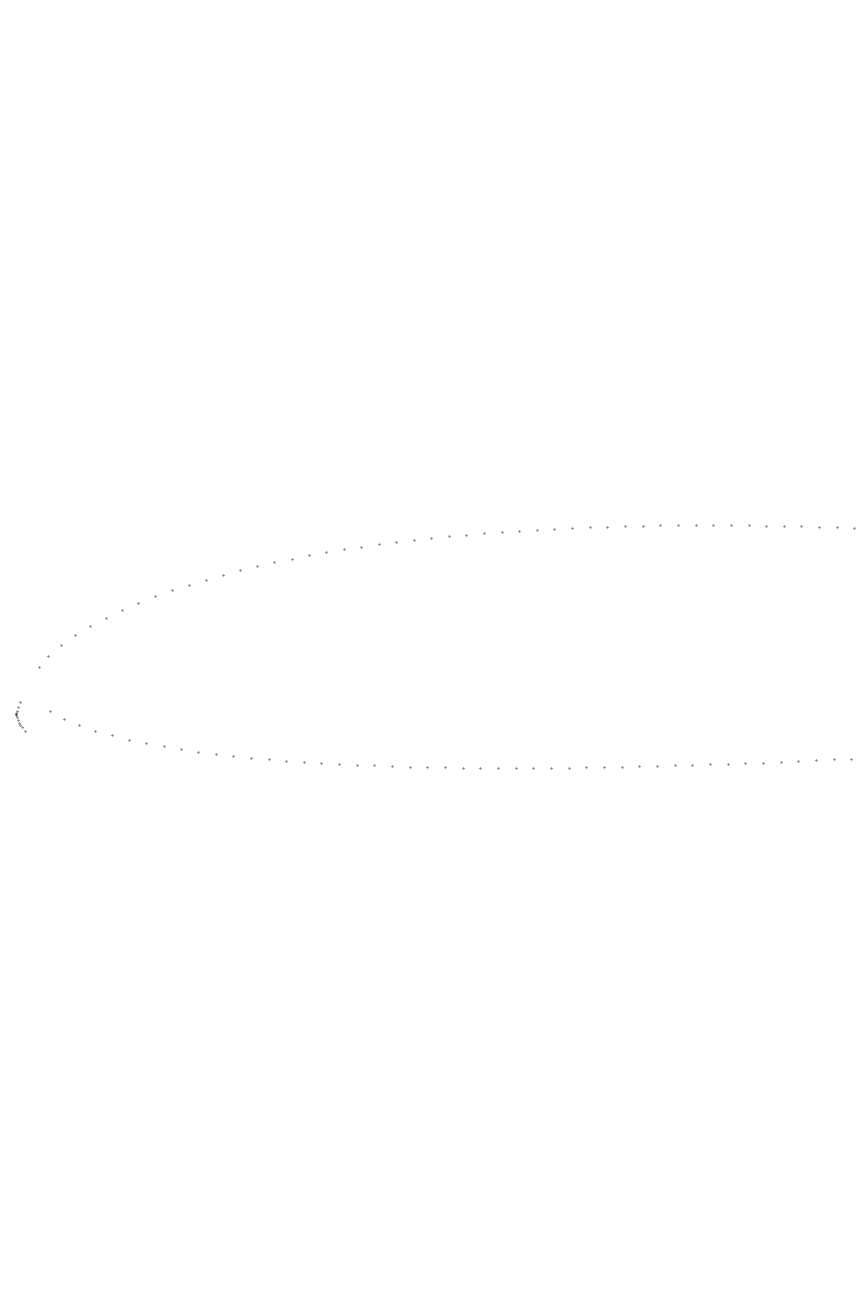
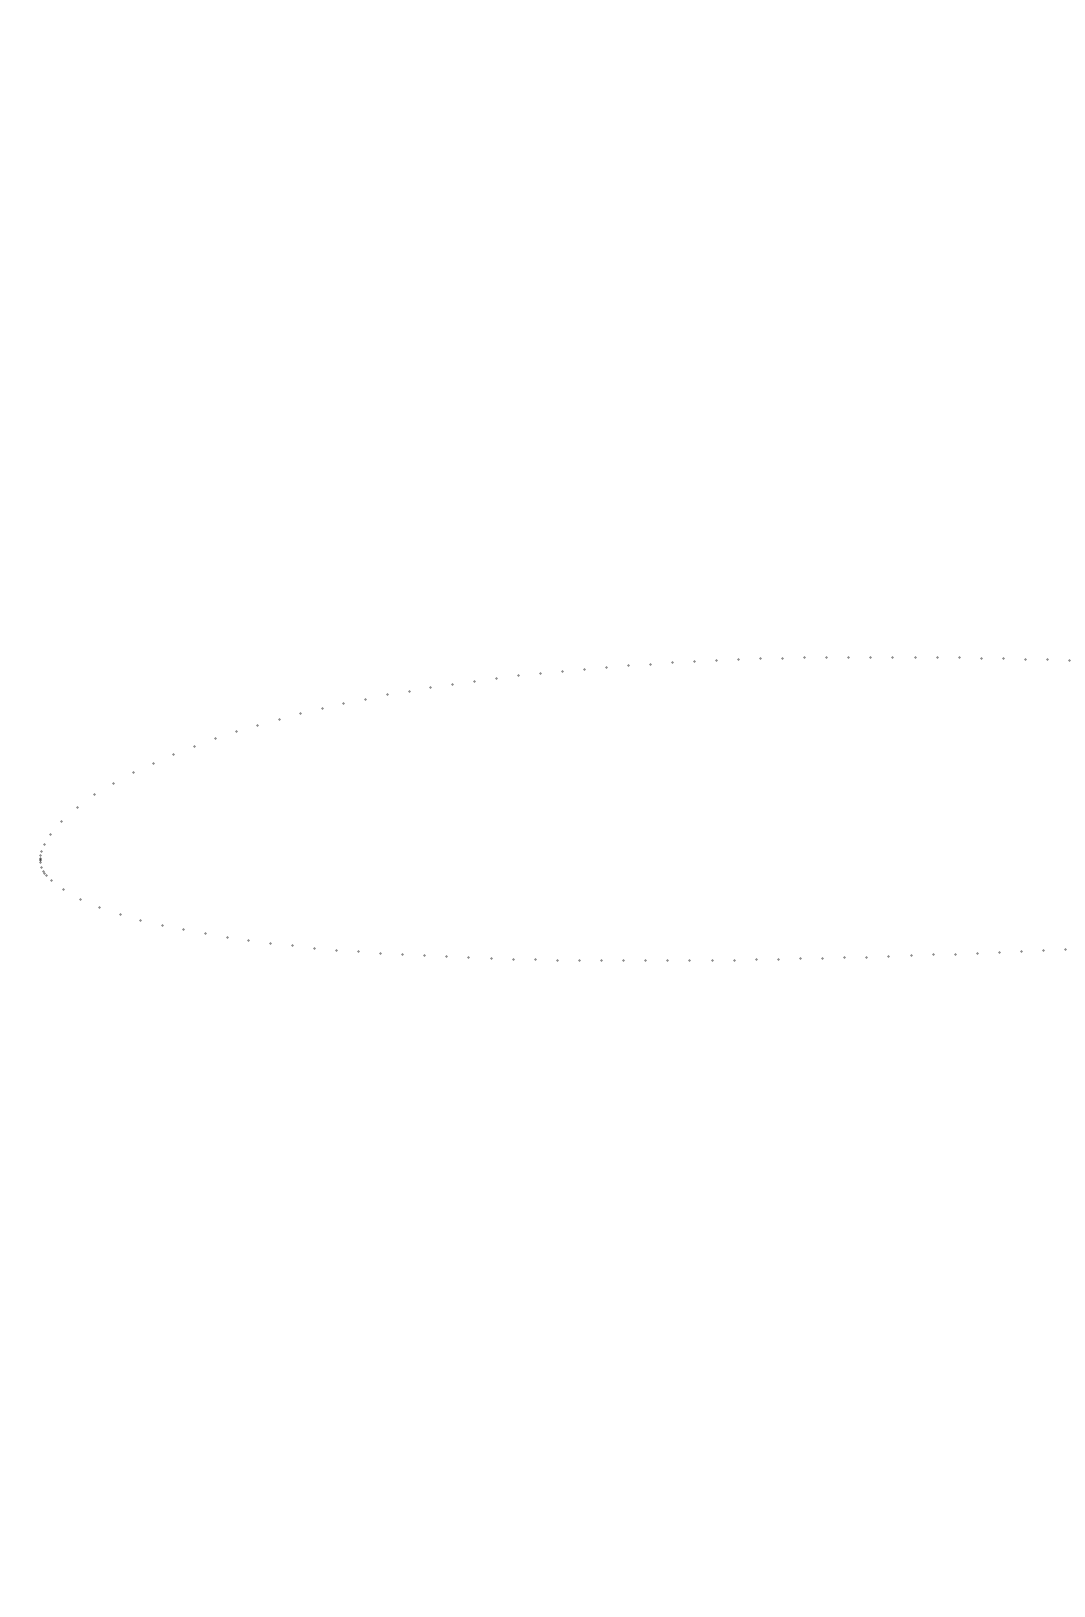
part: (21, 716) -> (45, 862), moved

